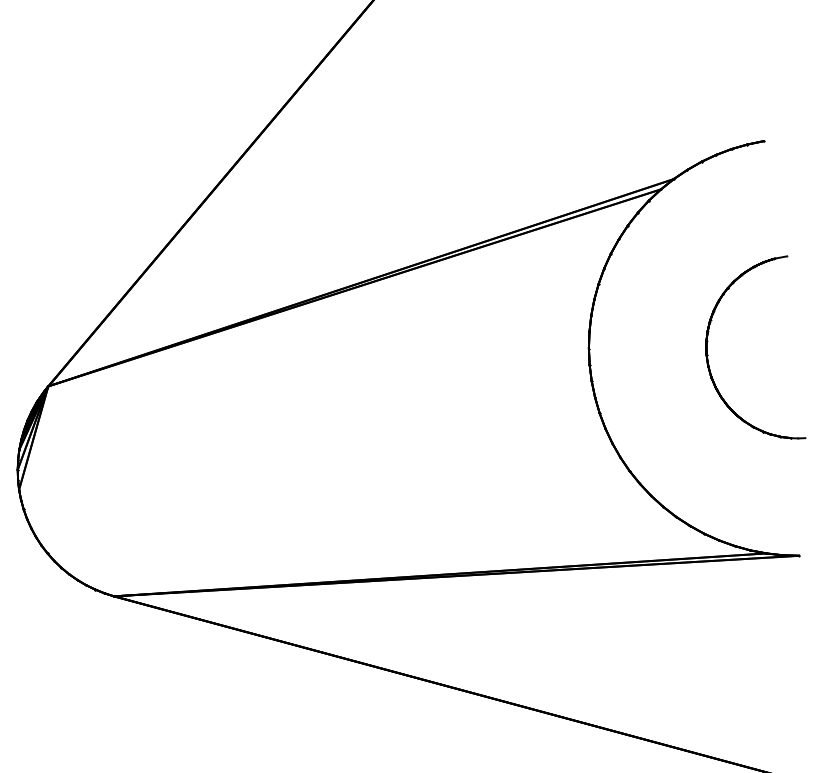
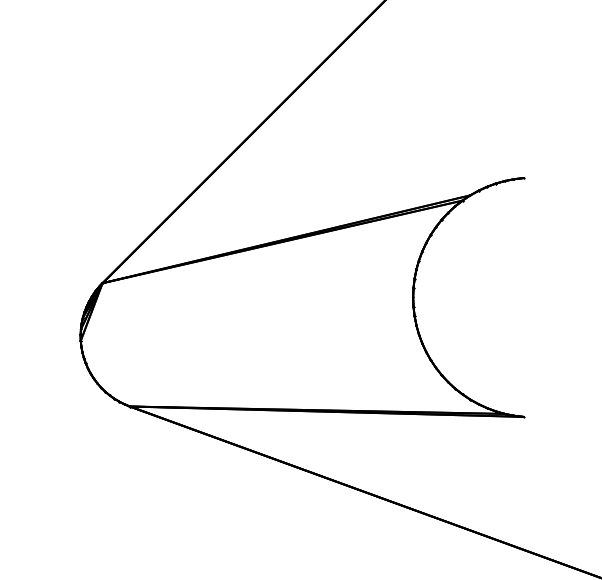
part: (709, 347) -> (482, 293), removed

